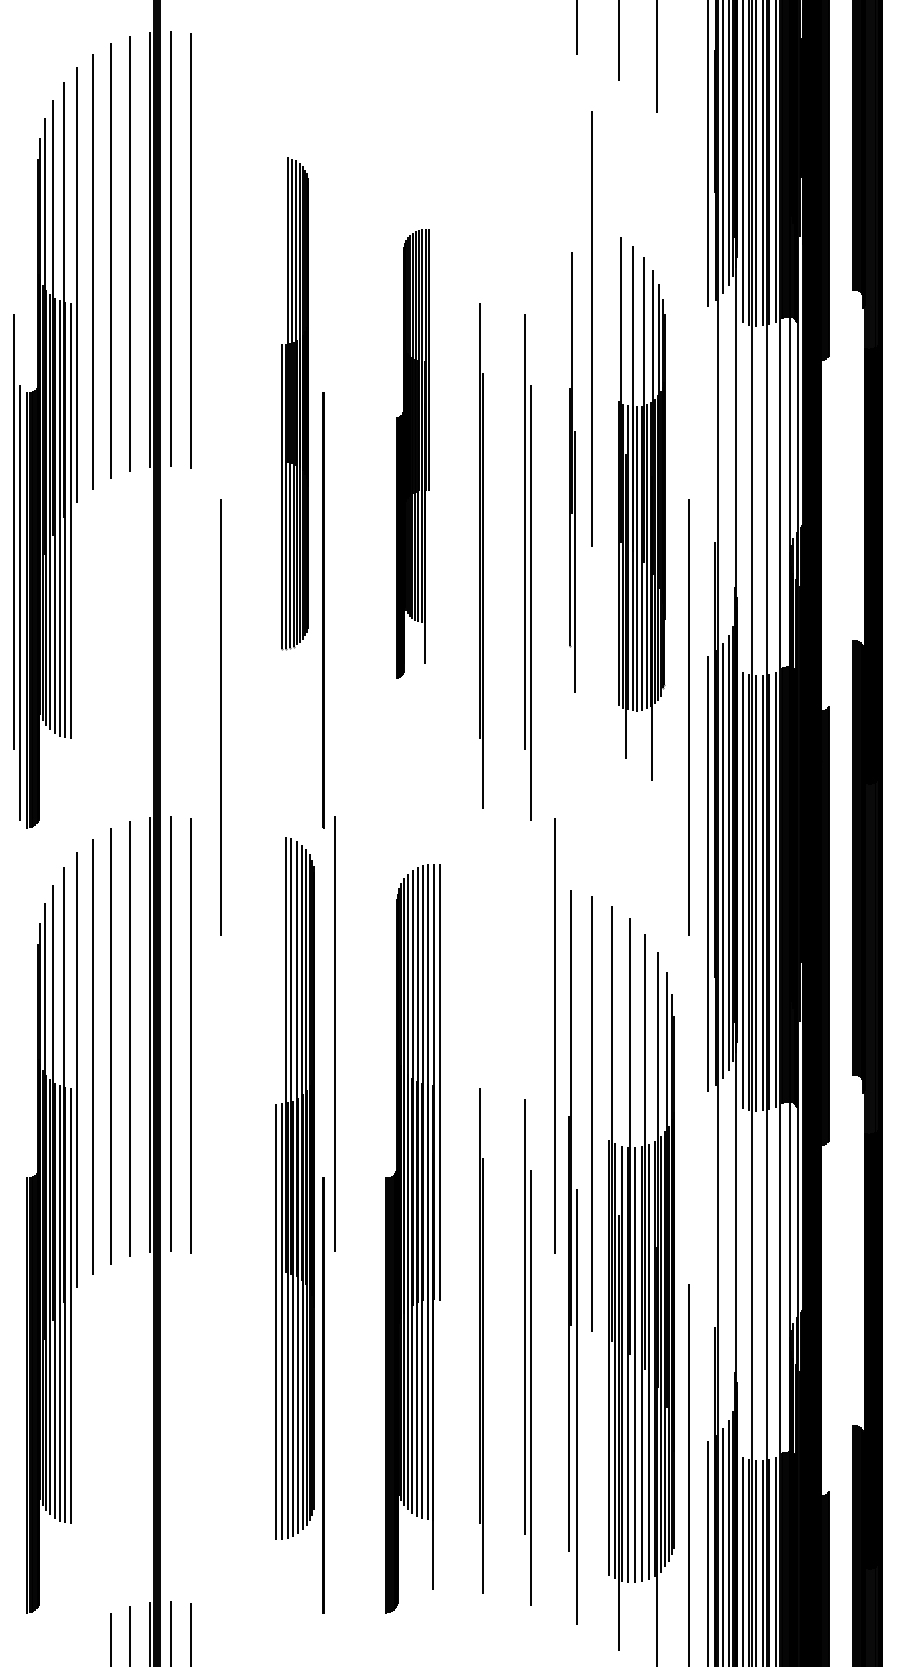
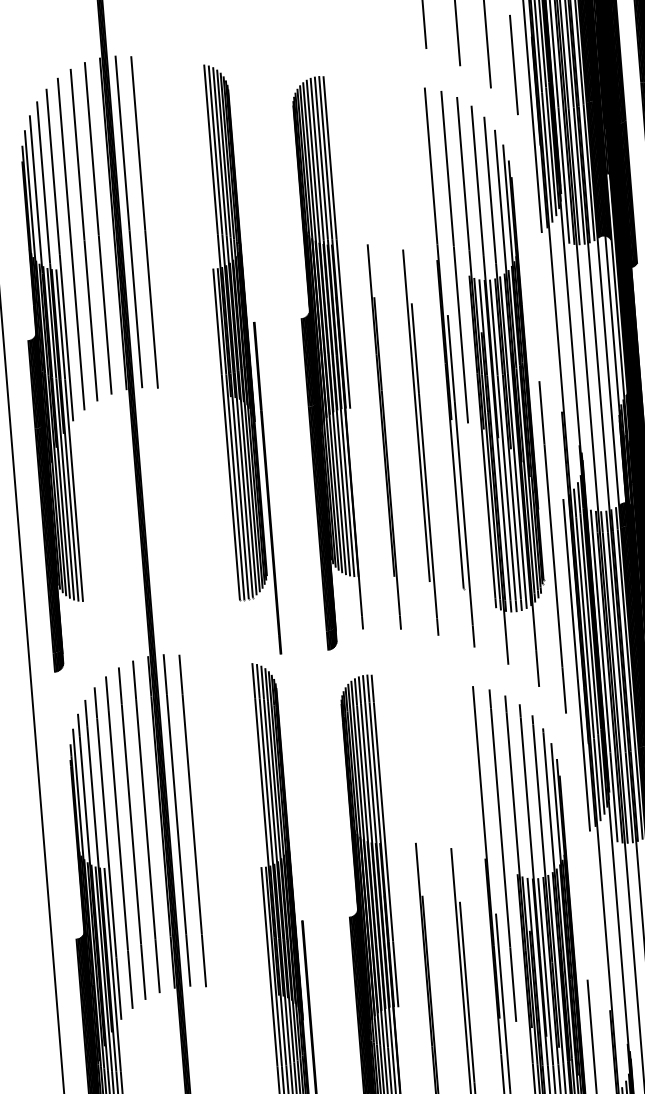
line: (689, 84) -> (514, 64), added
part: (294, 403) -> (232, 332), size x1.43
part: (412, 453) -> (325, 363), size x1.67
part: (572, 472) -> (448, 367), size x1.67
part: (641, 509) -> (503, 391), size x1.43
part: (16, 567) -> (30, 474), removed
line: (220, 717) -> (195, 576), removed
line: (334, 1033) -> (301, 810), removed
line: (554, 1035) -> (469, 798), removed

